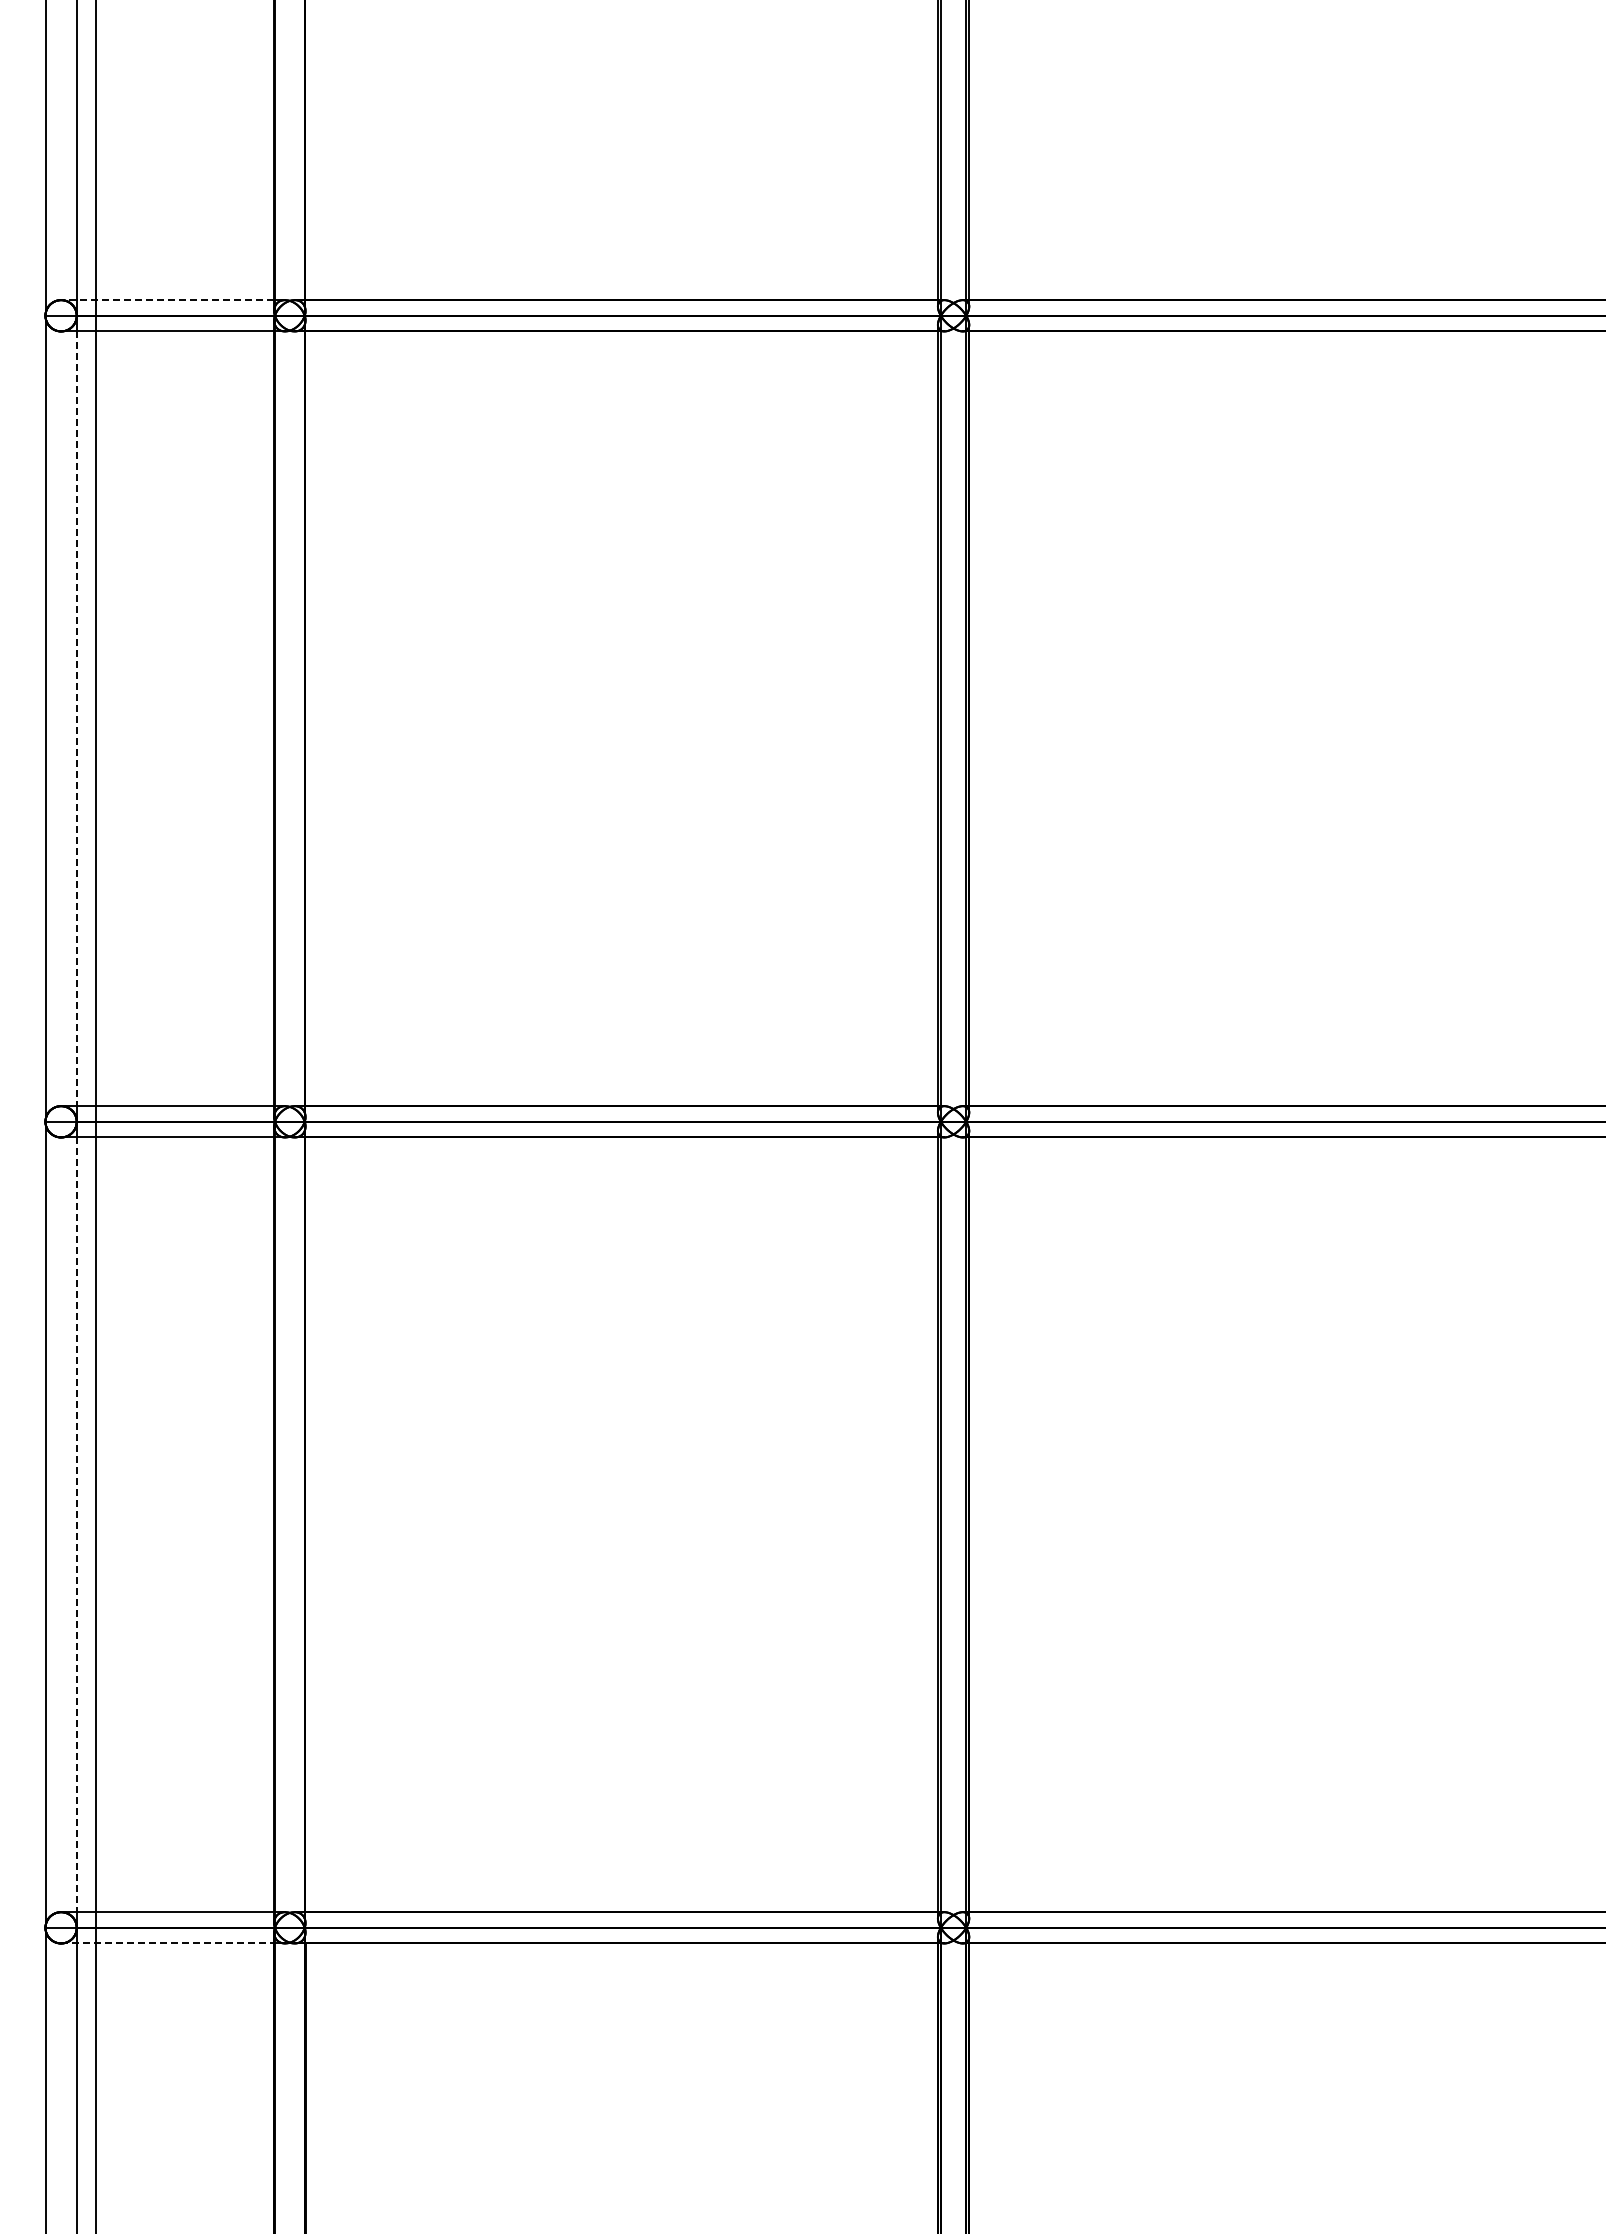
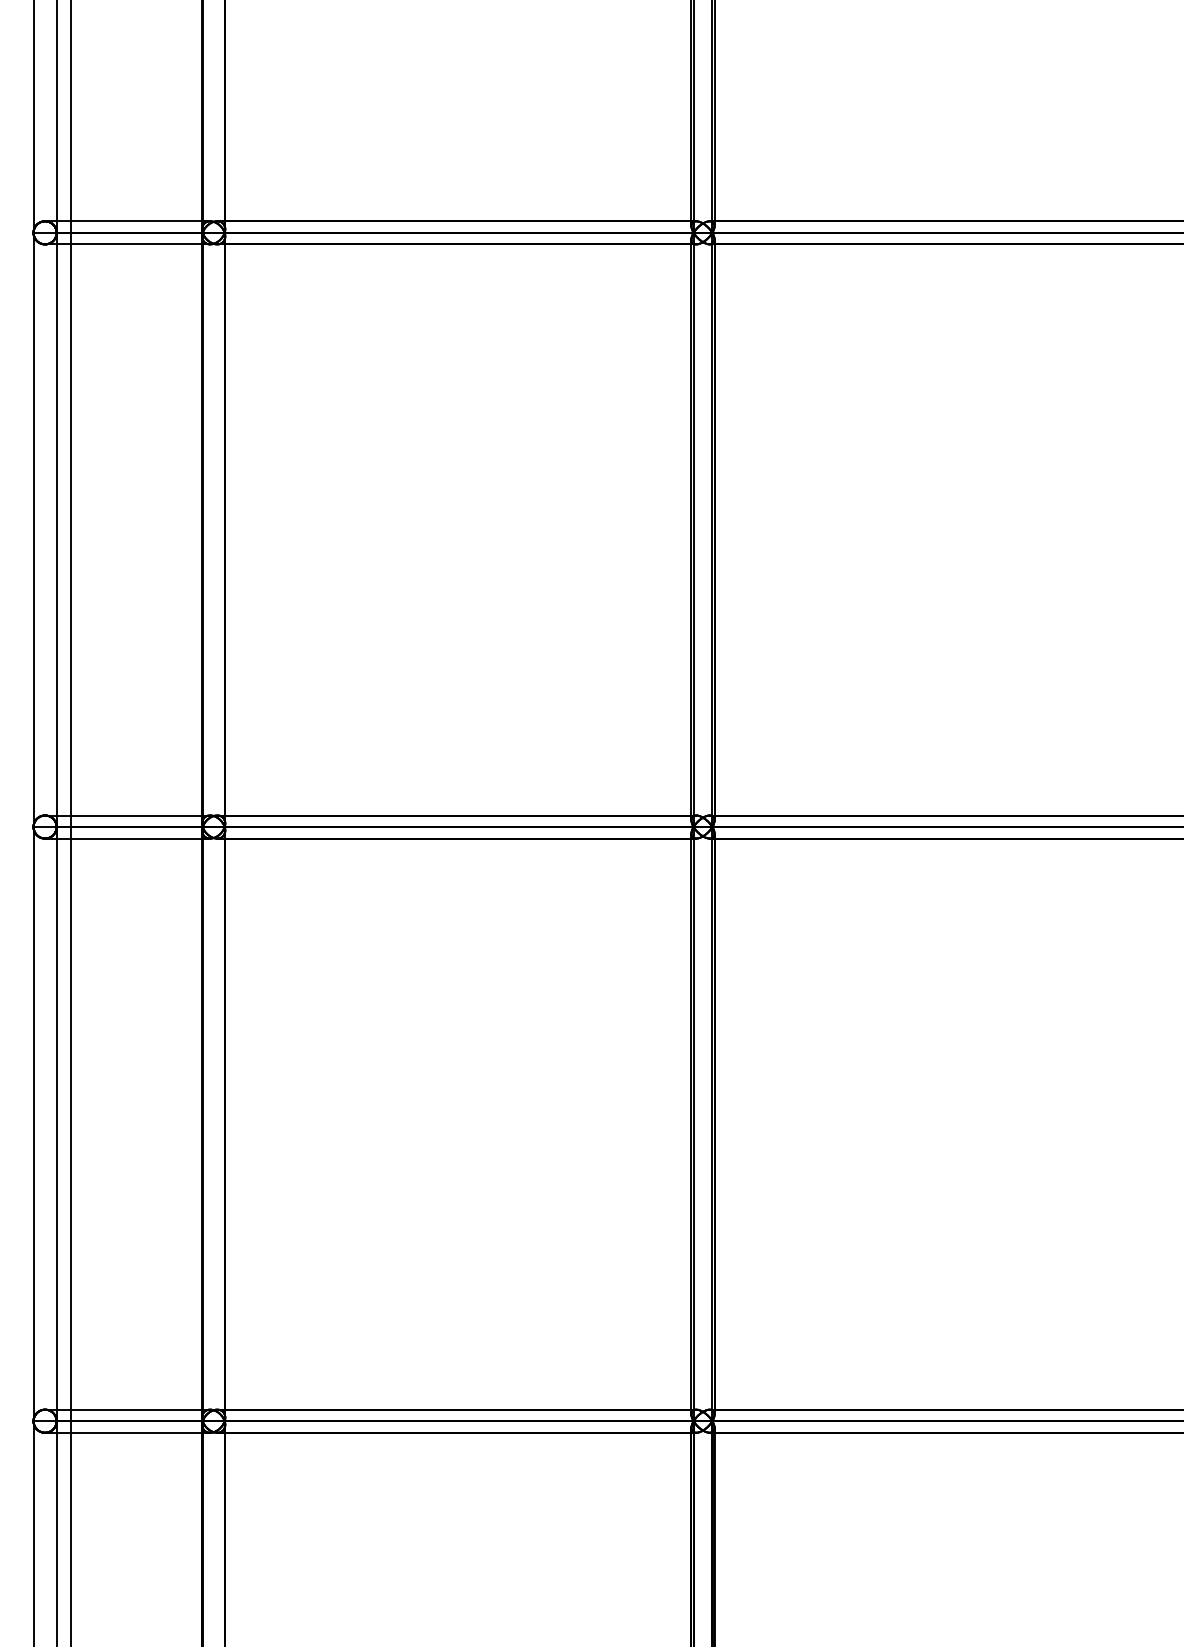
line: (167, 300) -> (123, 221), dashed -> solid
line: (76, 719) -> (56, 530), dashed -> solid
line: (76, 1525) -> (56, 1124), dashed -> solid
line: (167, 1943) -> (123, 1432), dashed -> solid

